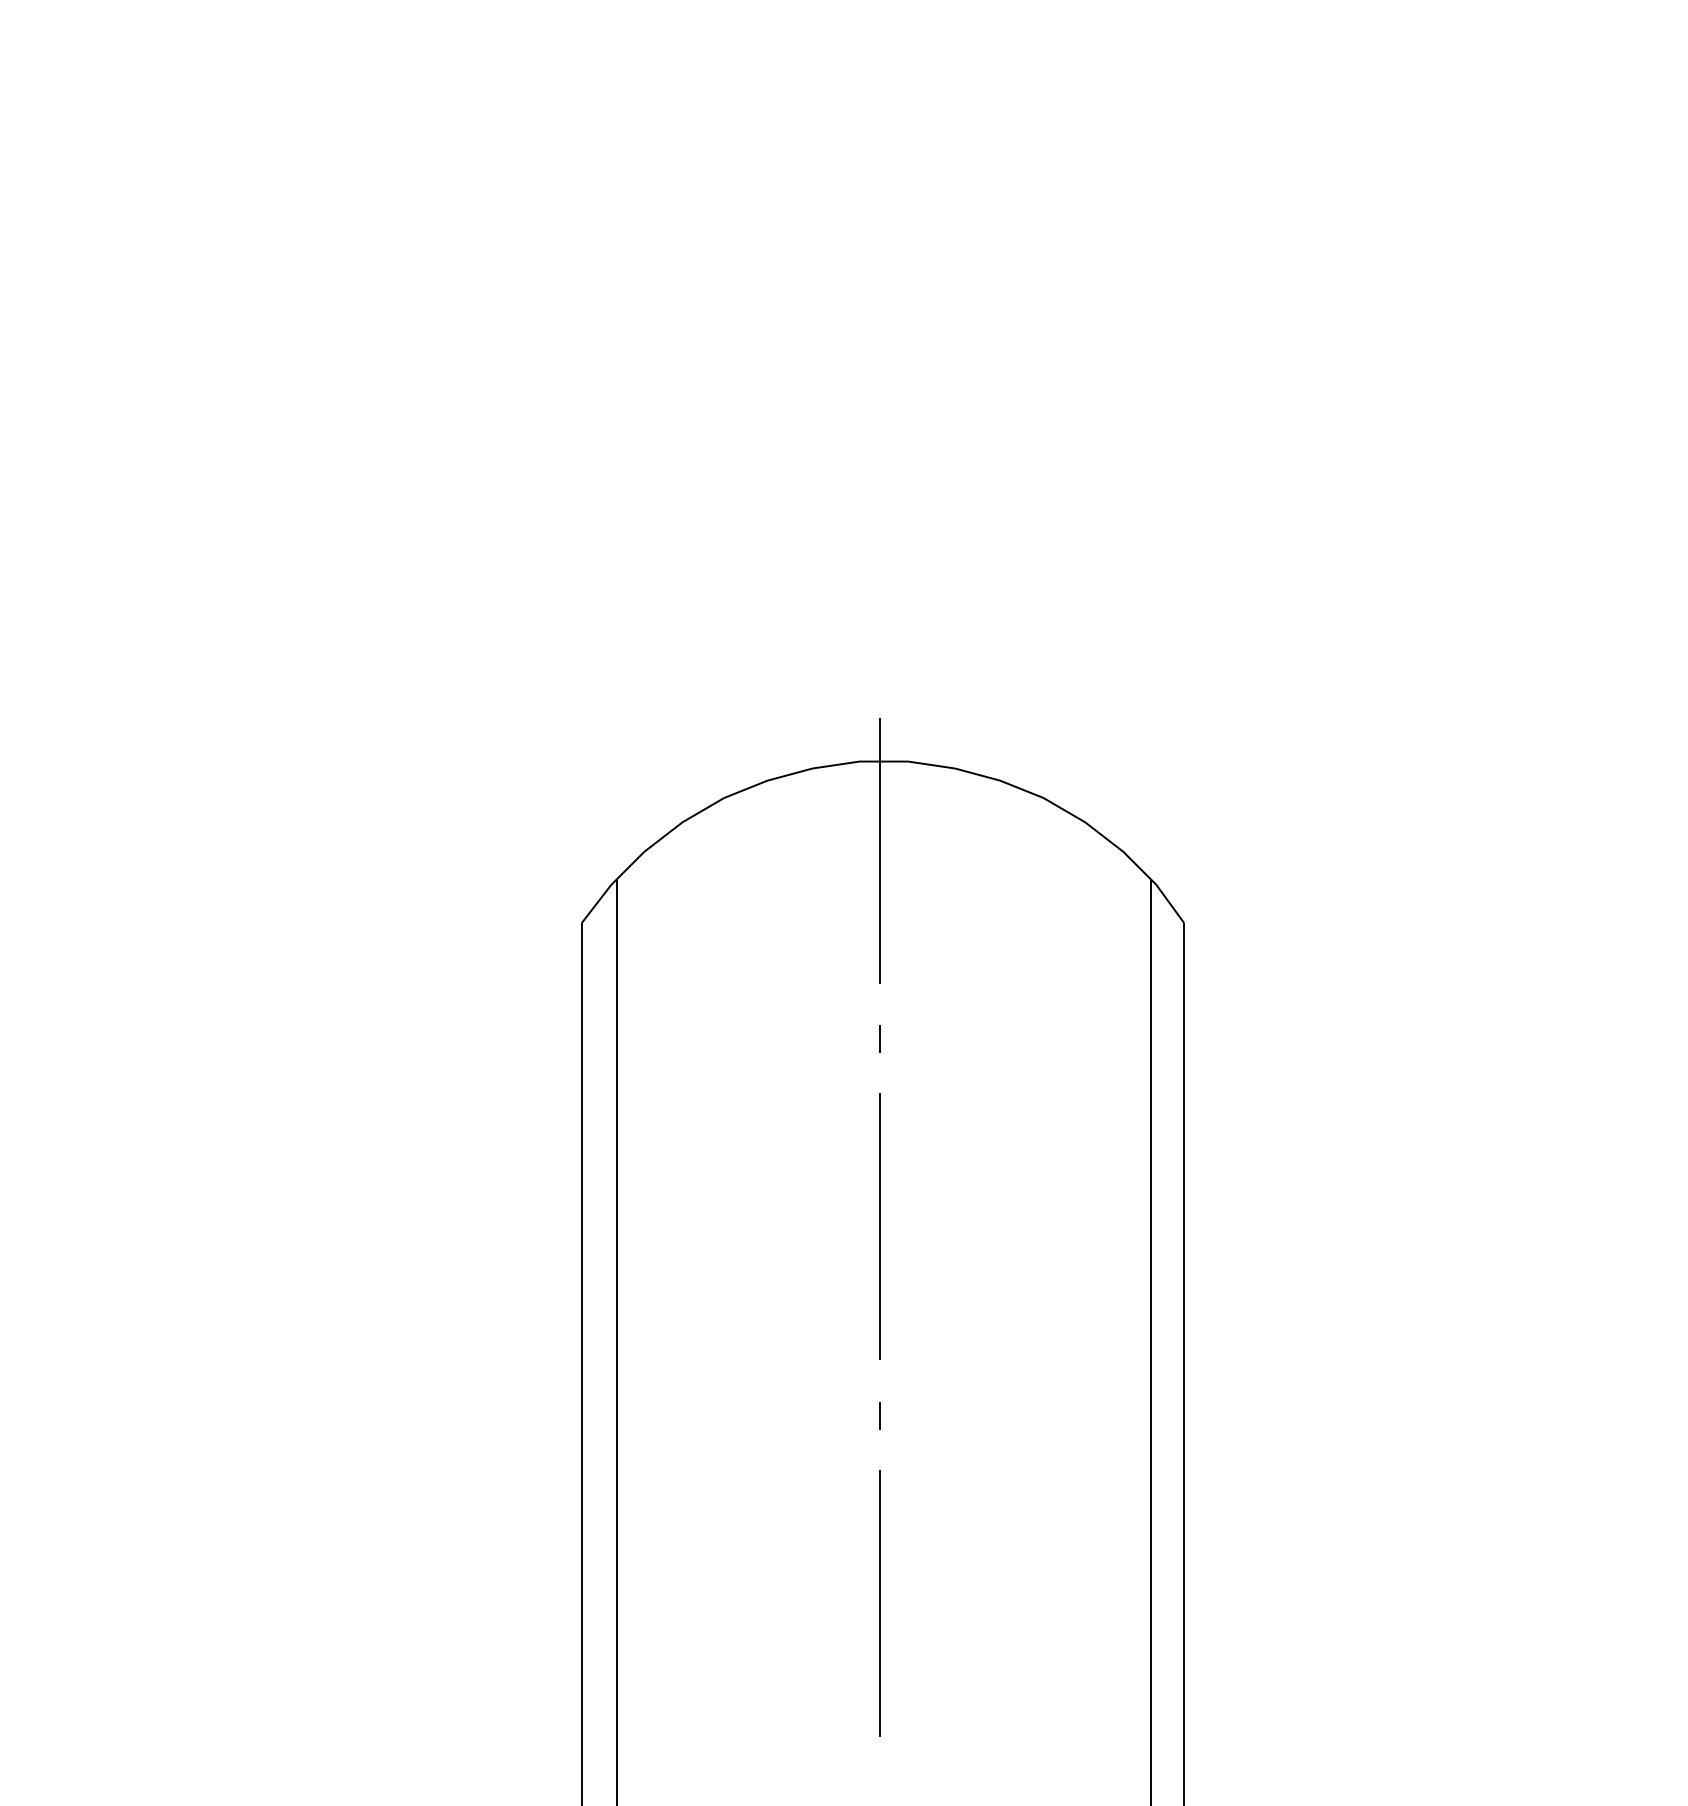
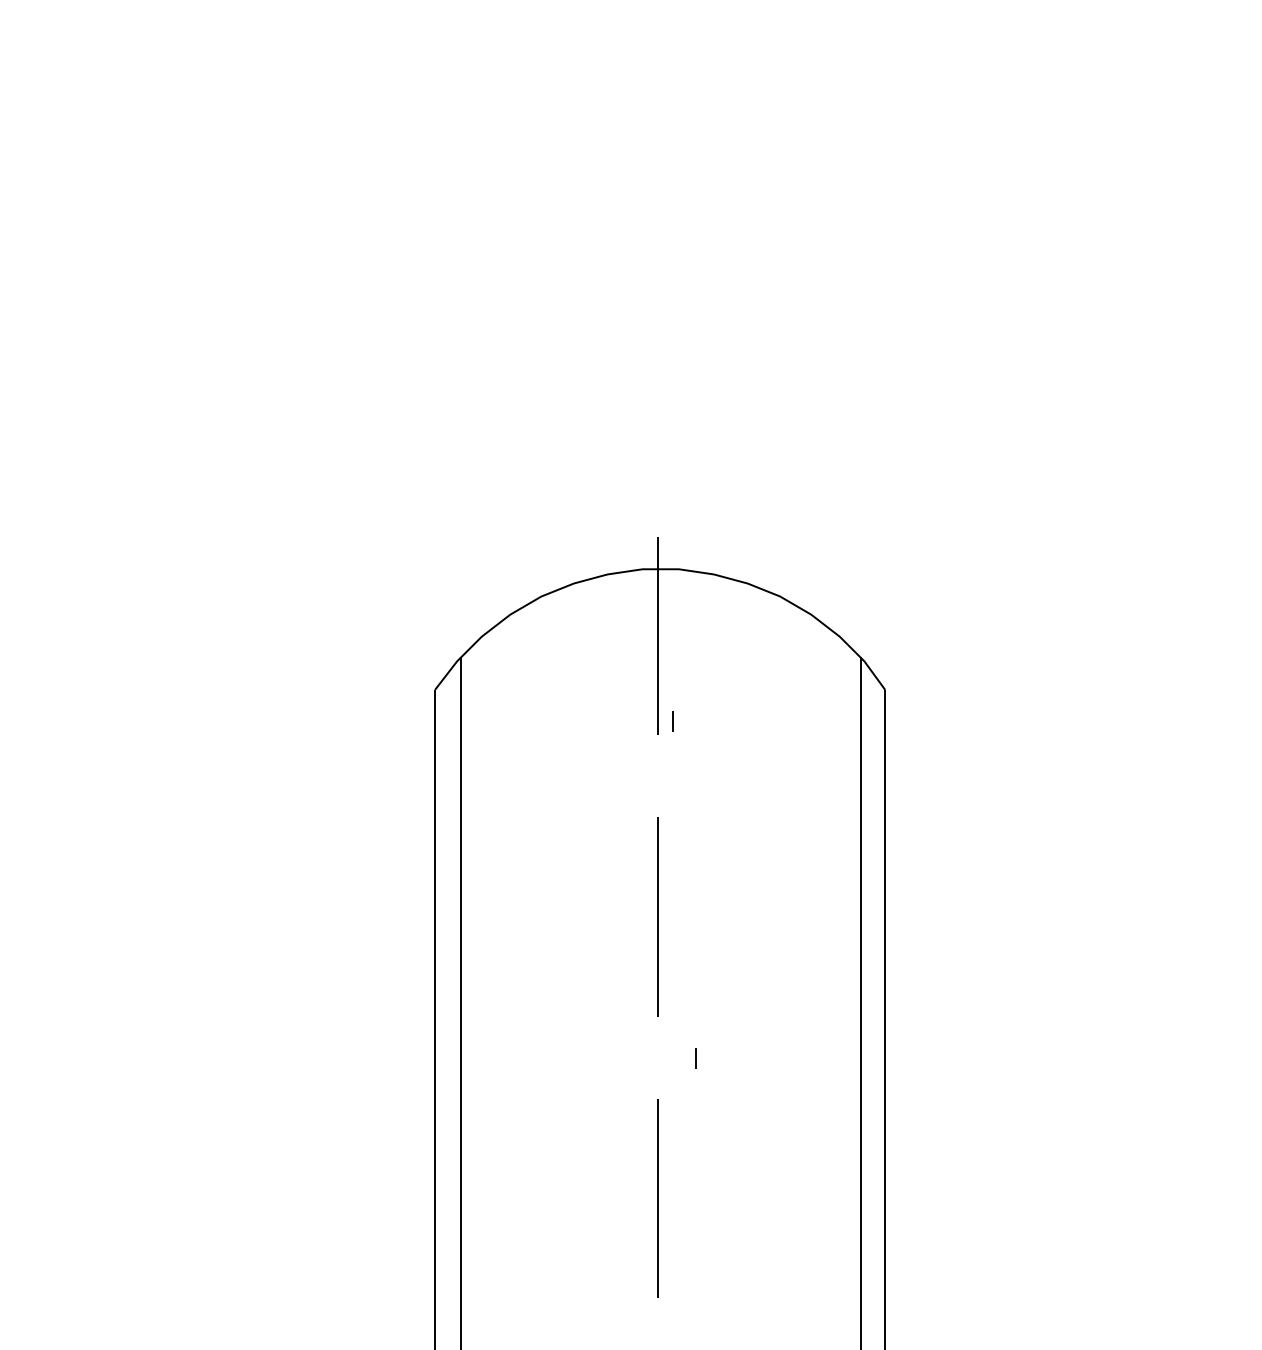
line: (879, 1038) -> (672, 721), moved
line: (879, 1416) -> (695, 1058), moved

